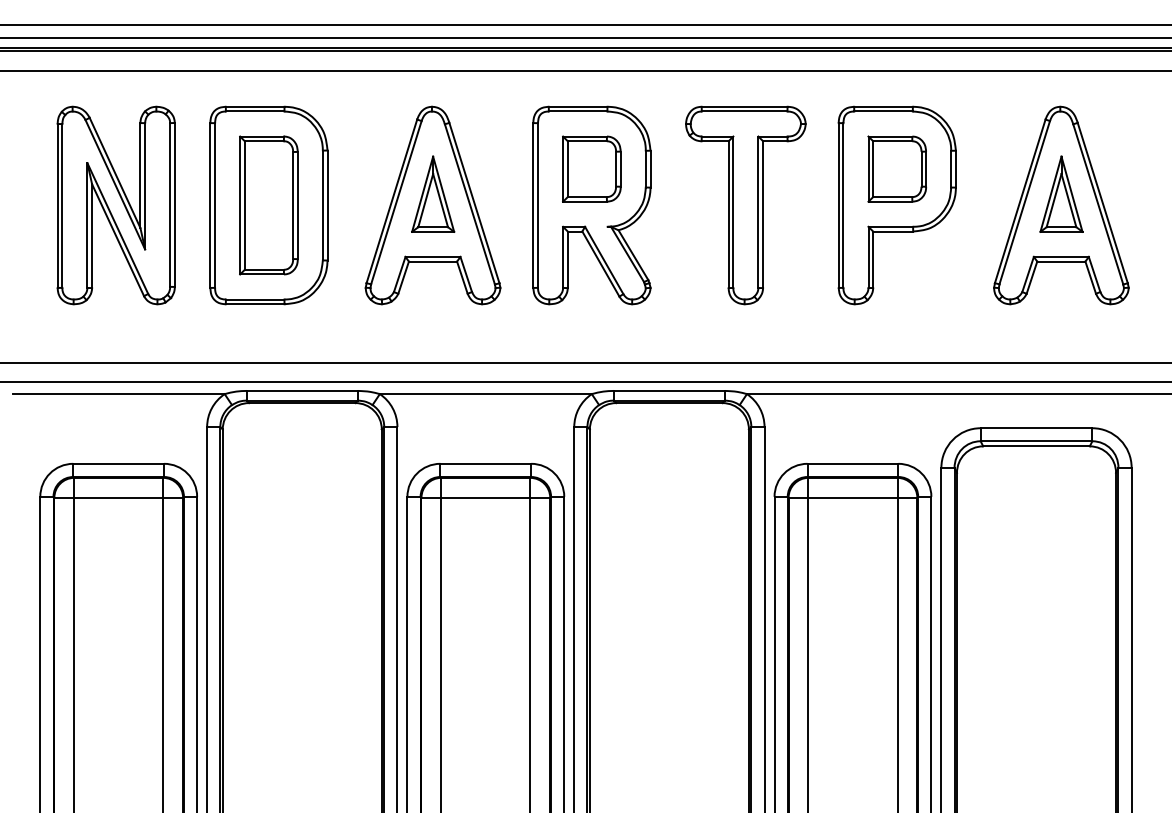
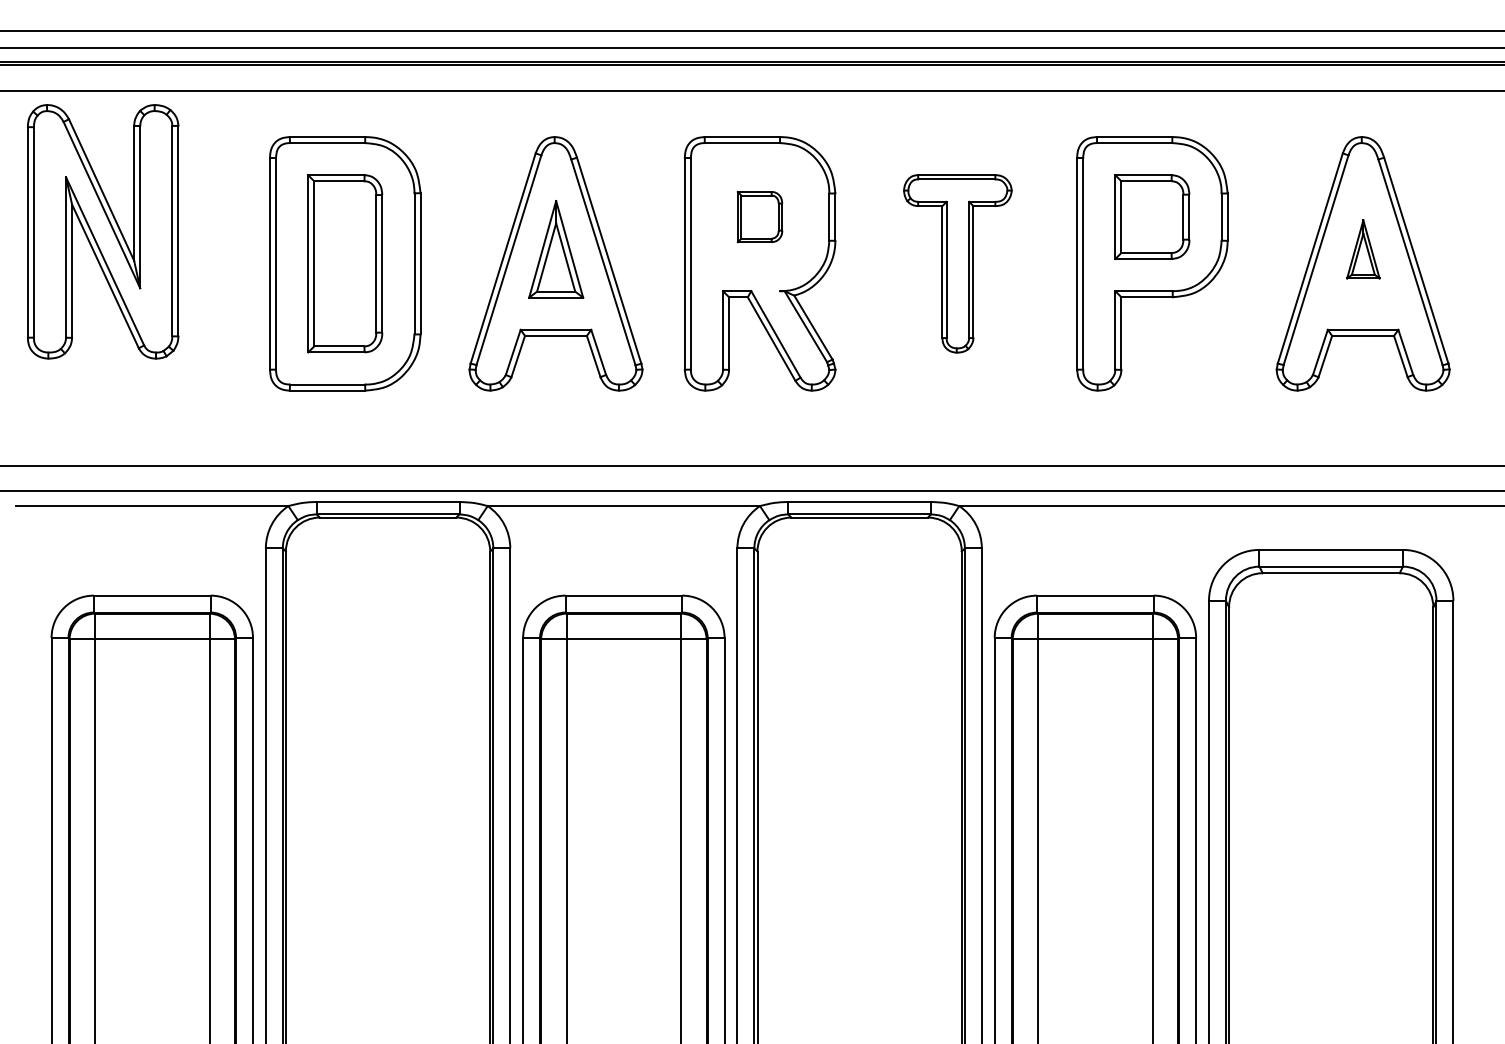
part: (591, 168) -> (759, 216), size x0.6
part: (1061, 194) -> (1363, 249), size x0.6
part: (116, 205) -> (103, 231), moved
part: (745, 205) -> (957, 263), size x0.7

